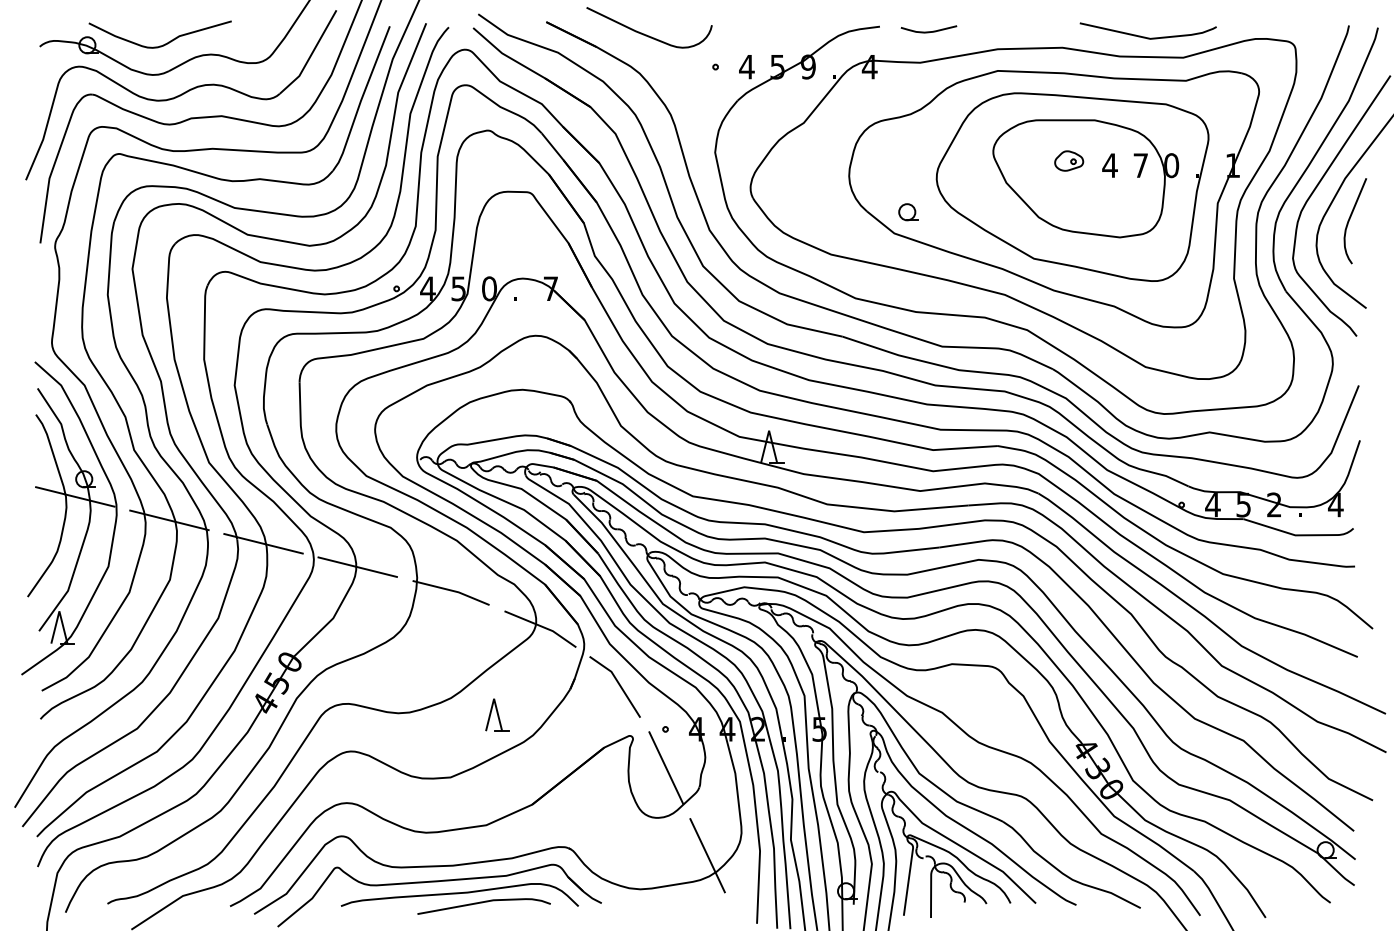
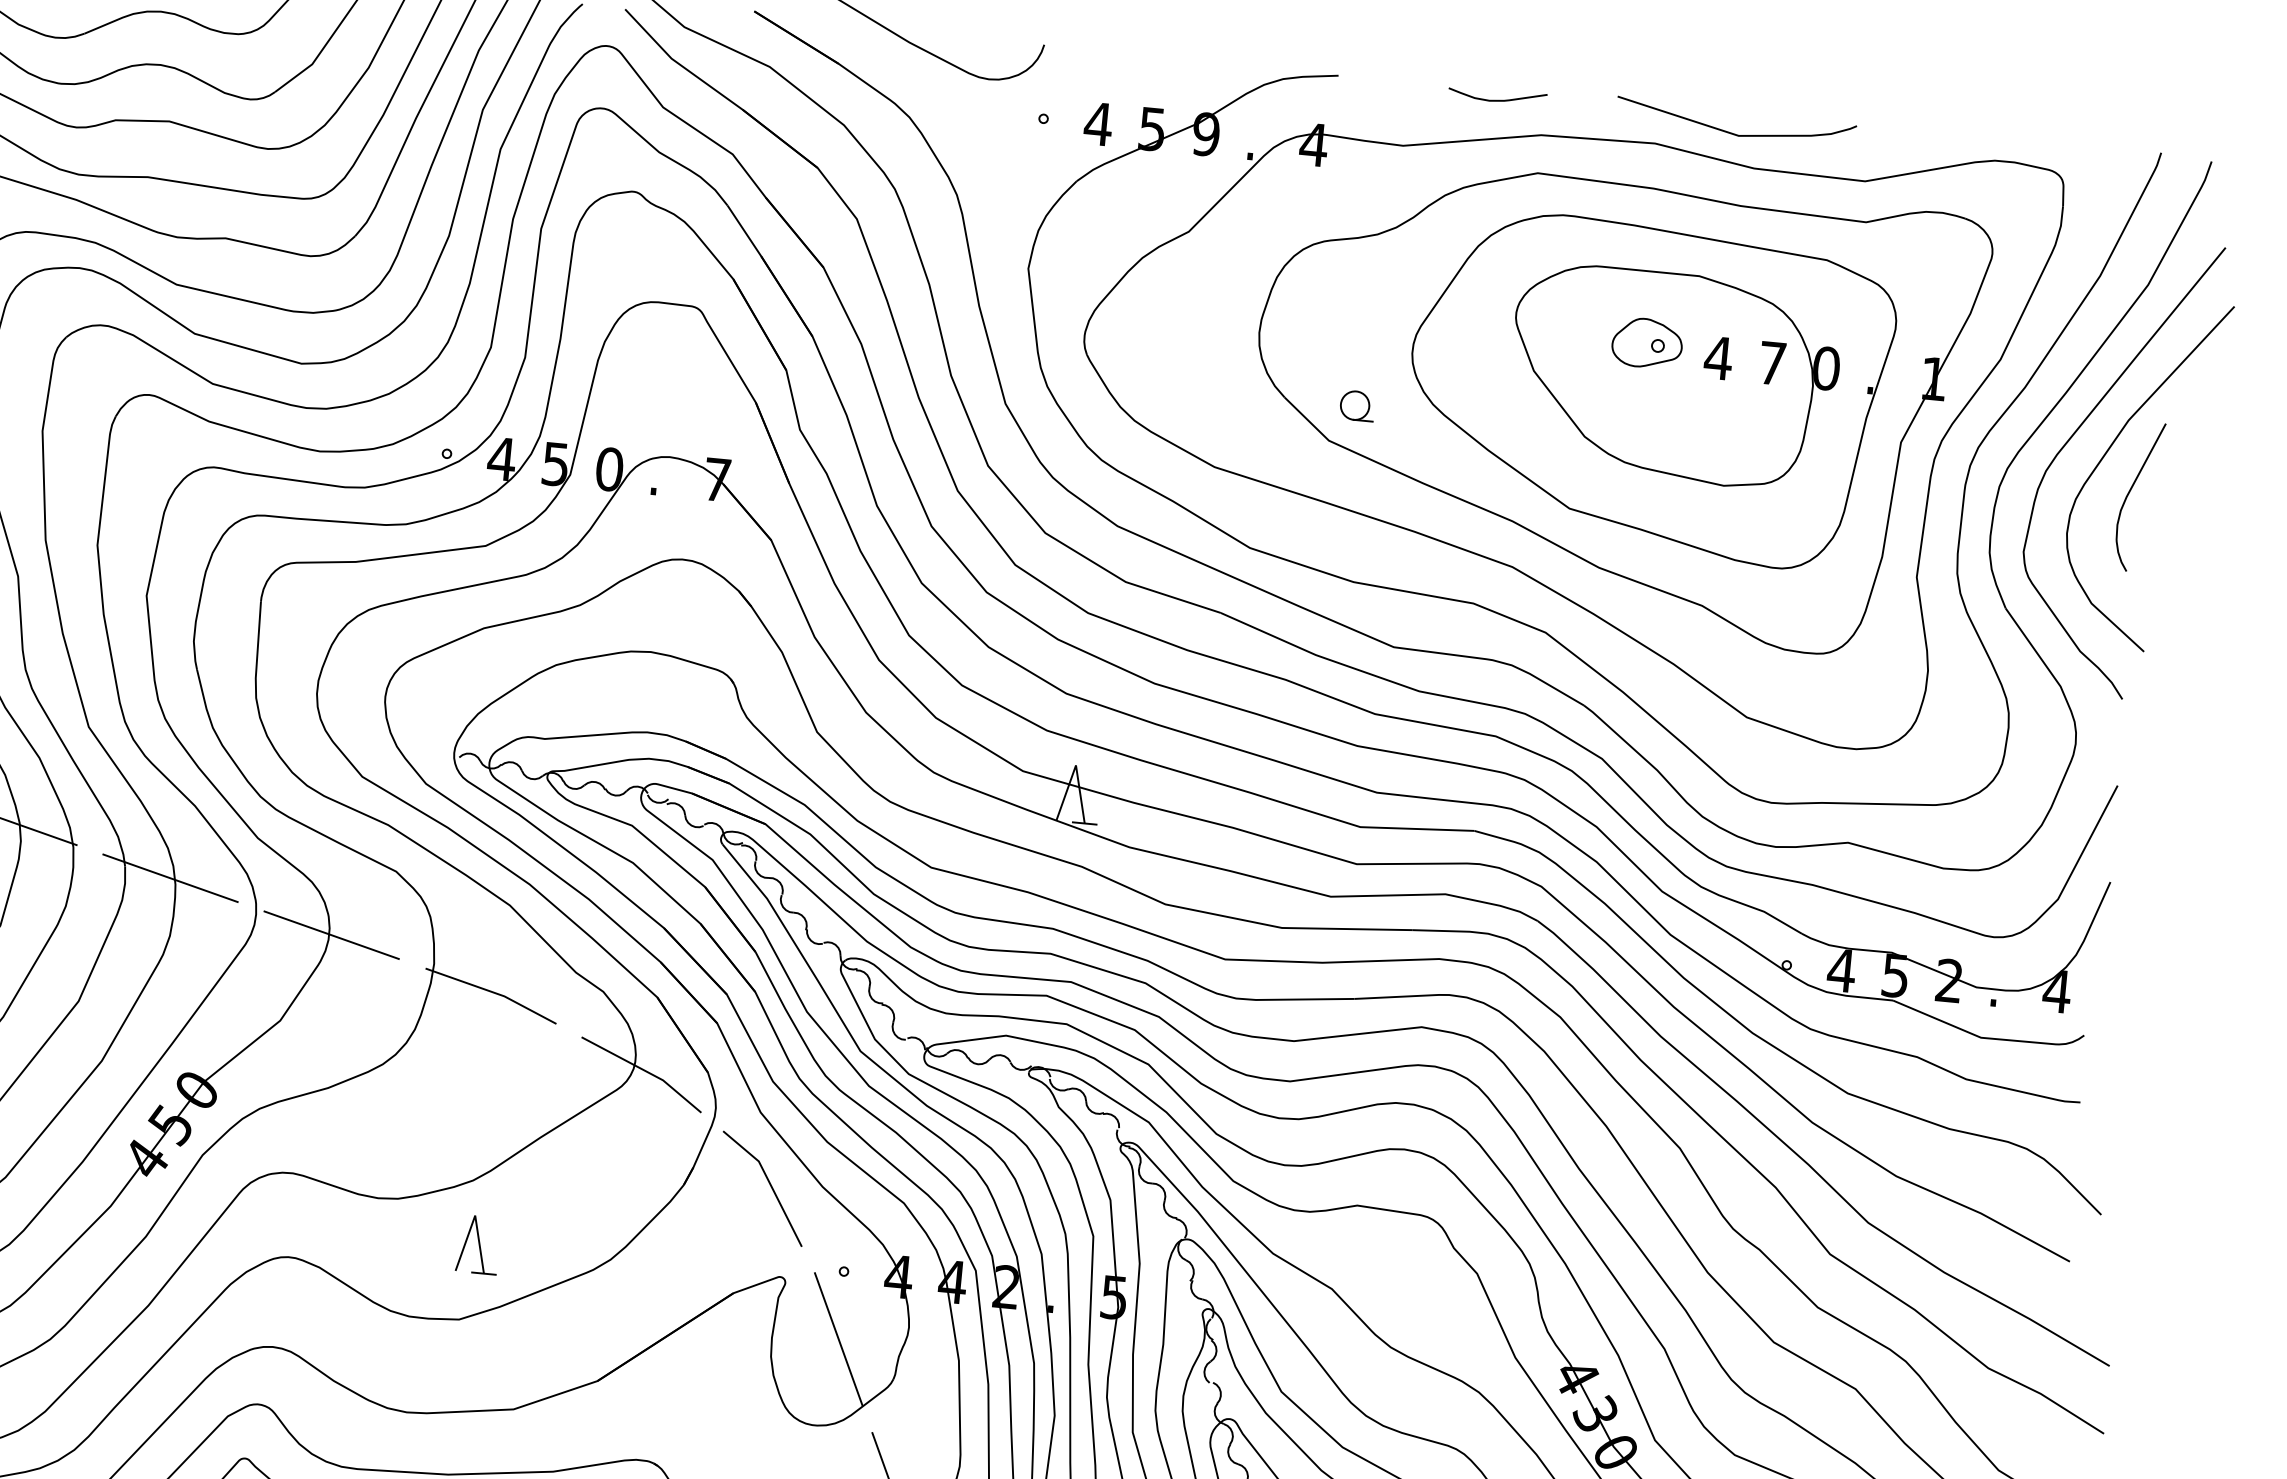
curve: (928, 31) -> (1496, 99), moved
curve: (1145, 36) -> (1730, 130), moved
part: (1069, 160) -> (1648, 342), size x1.4
part: (497, 714) -> (478, 1243), moved

